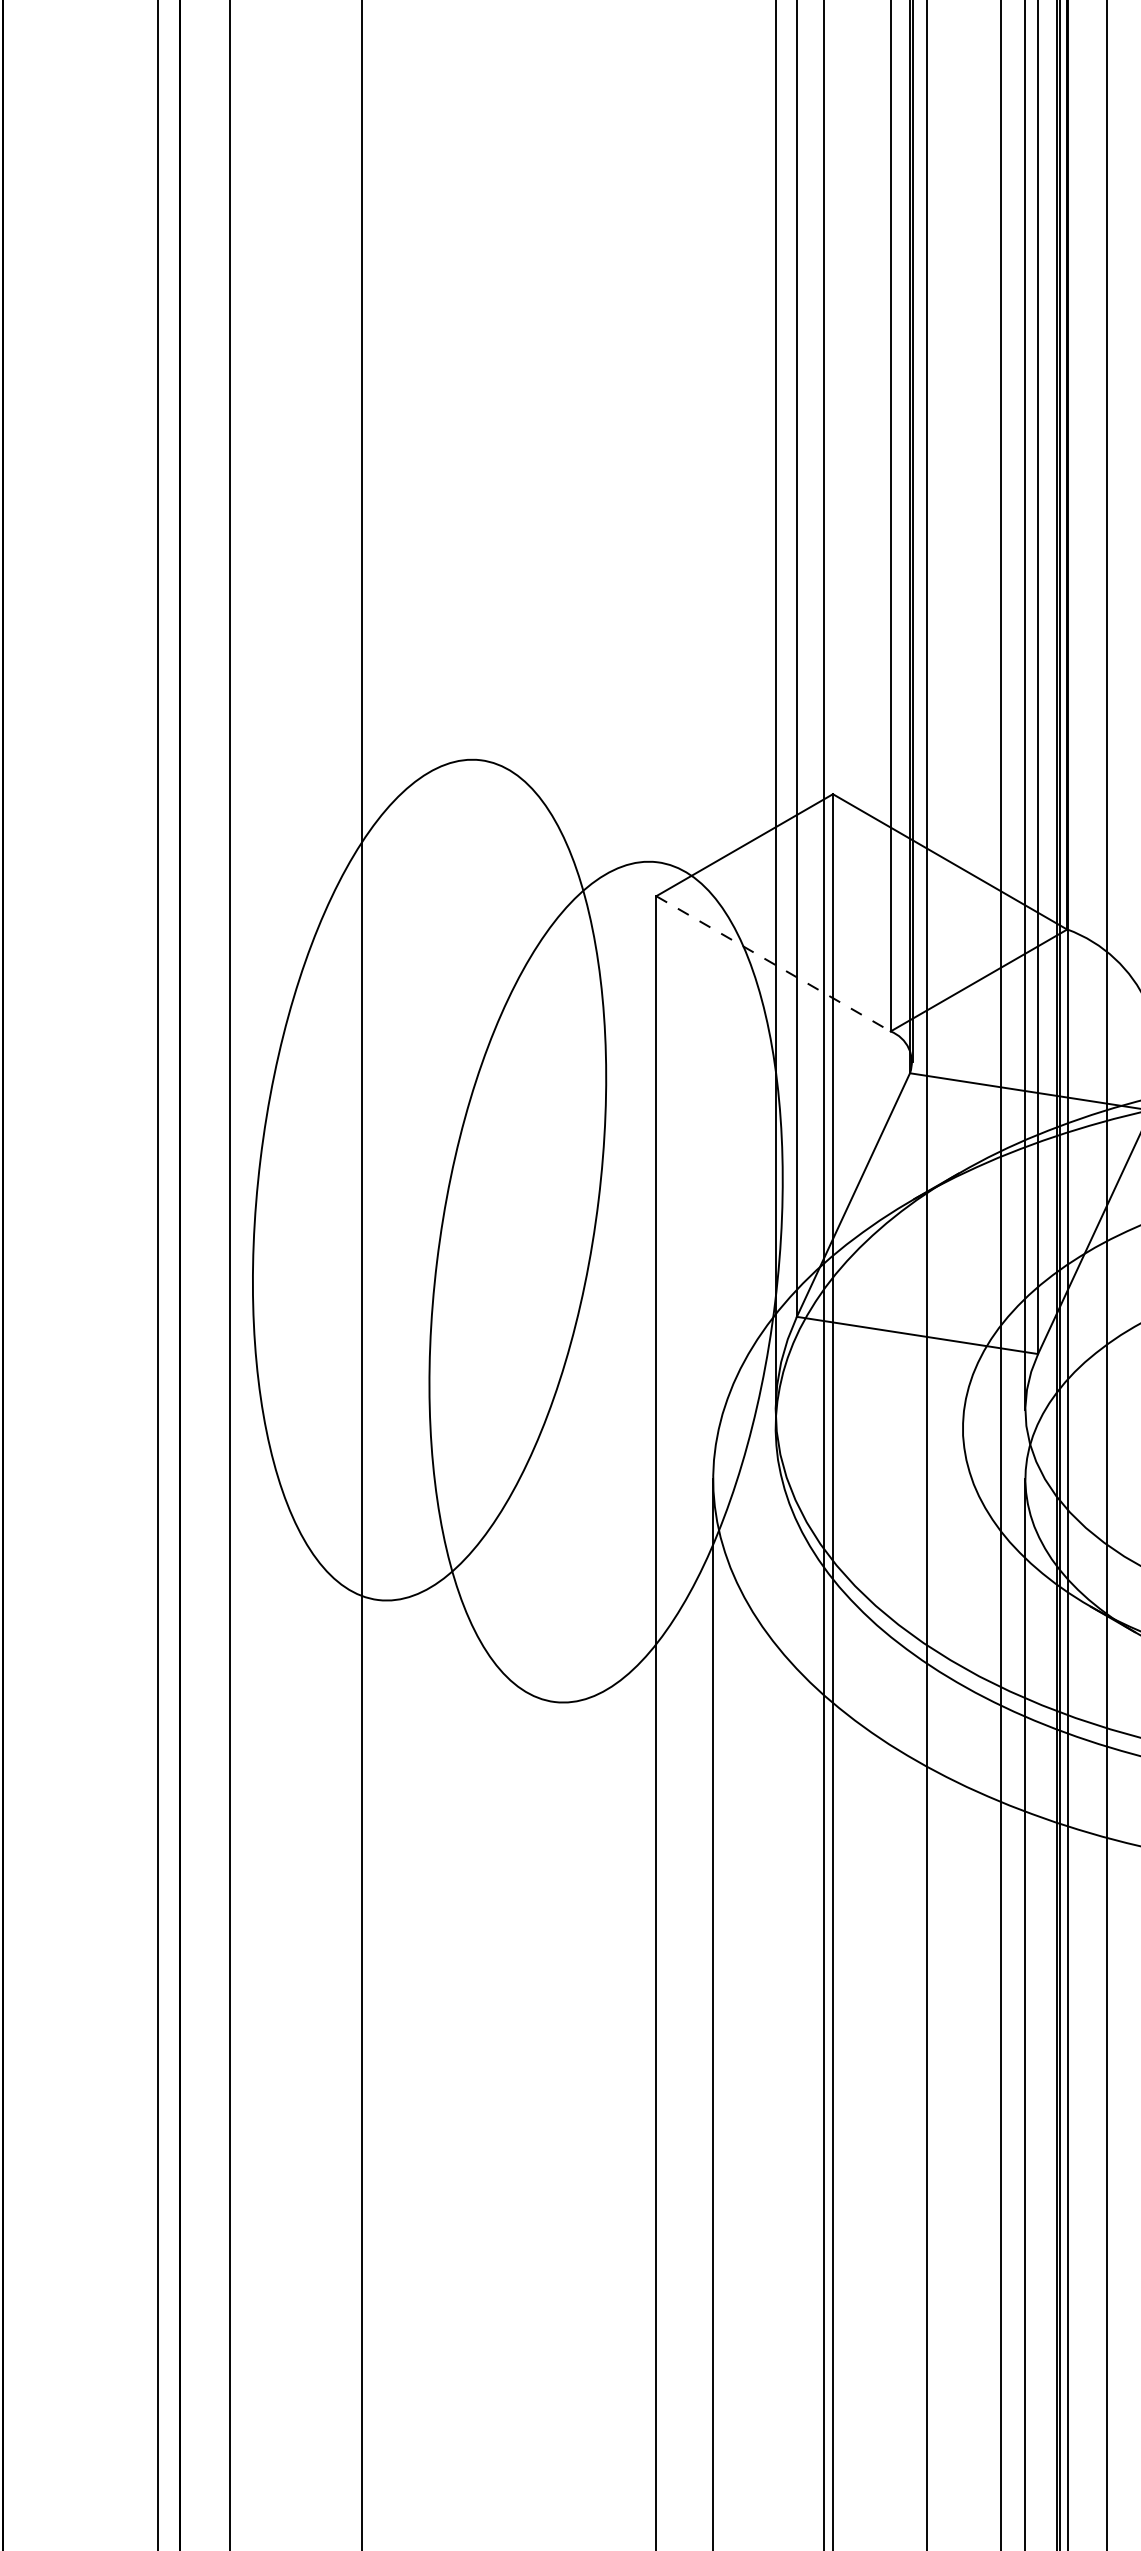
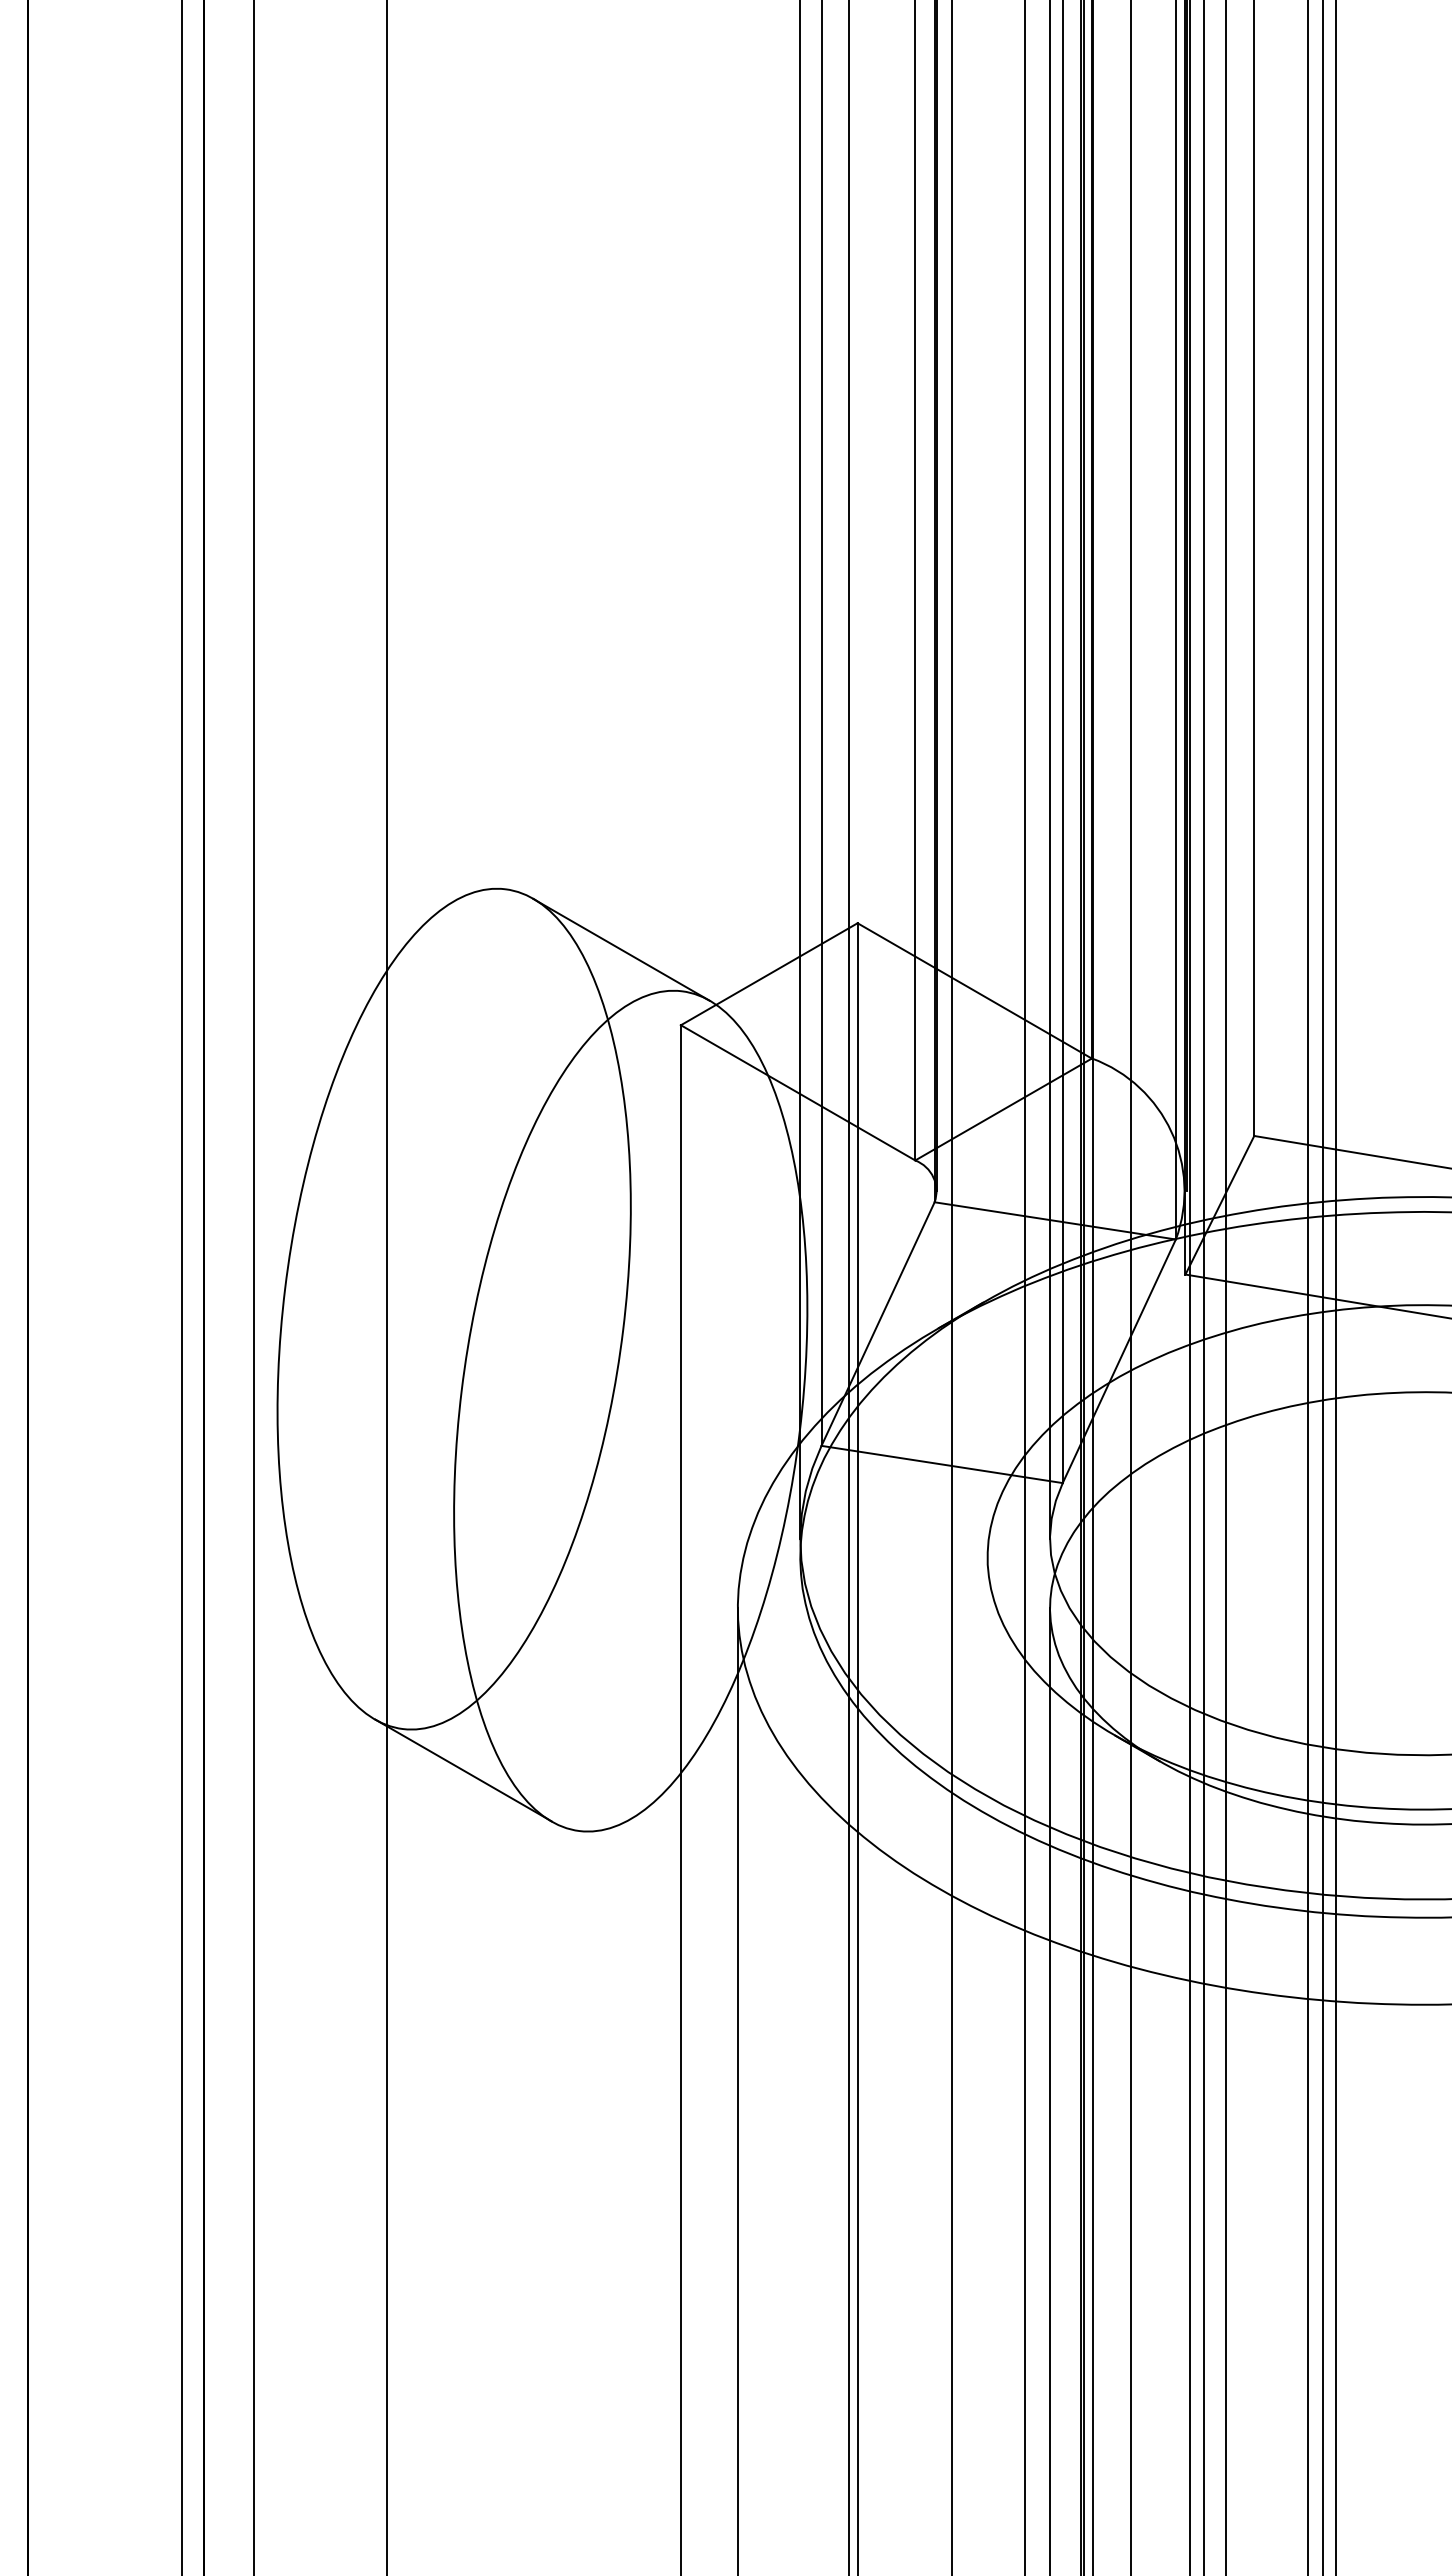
line: (596, 820) -> (621, 949), added
line: (773, 964) -> (798, 1093), dashed -> solid
line: (438, 1641) -> (463, 1770), added

